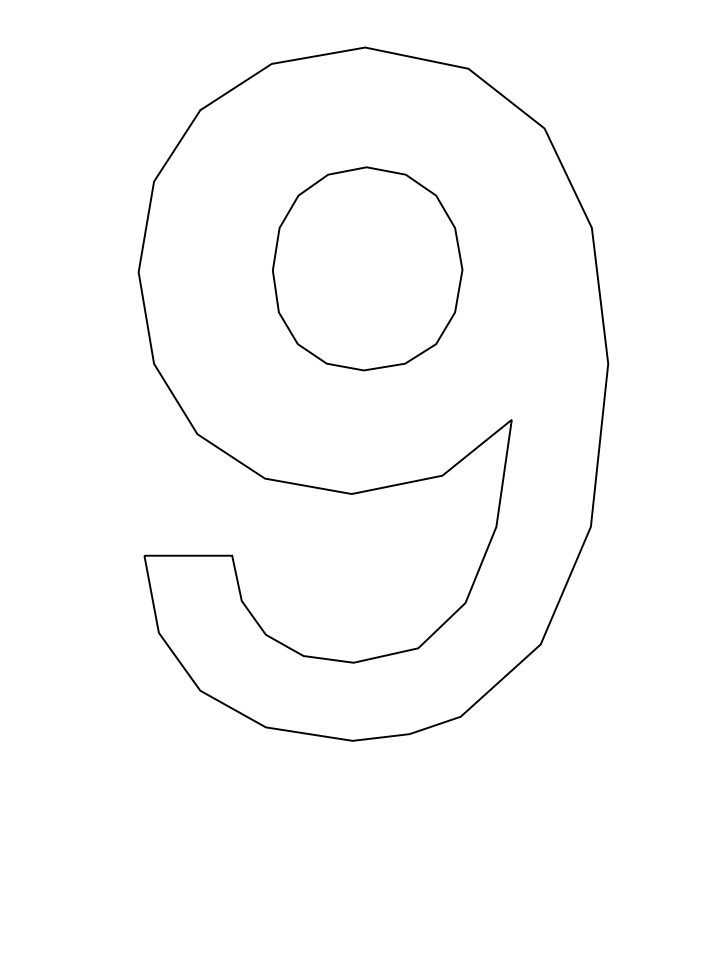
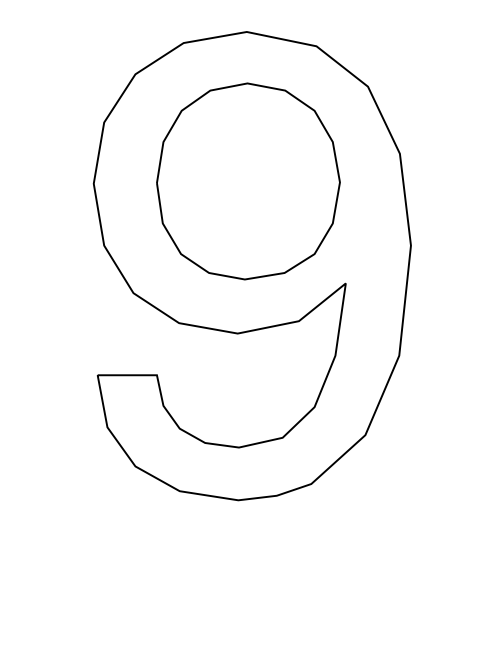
part: (367, 268) -> (248, 181), size x1.43

